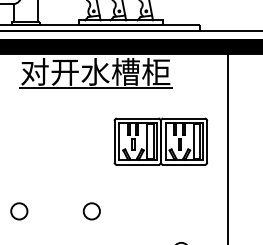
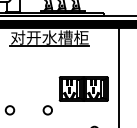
part: (160, 140) -> (83, 88), moved

